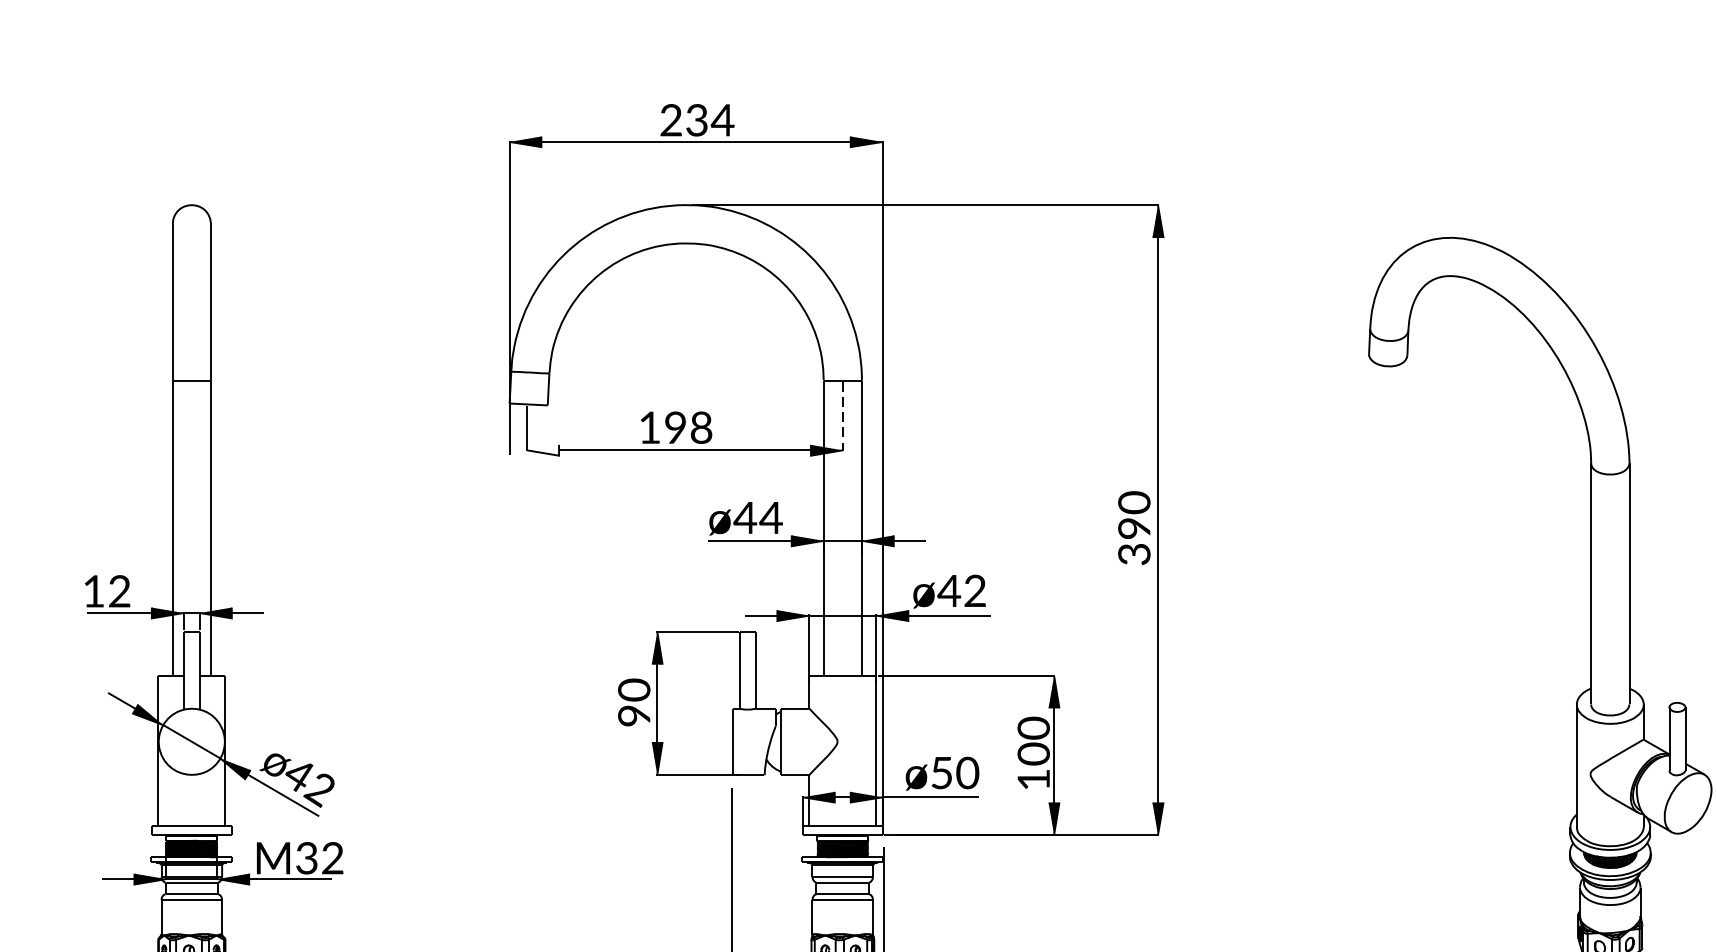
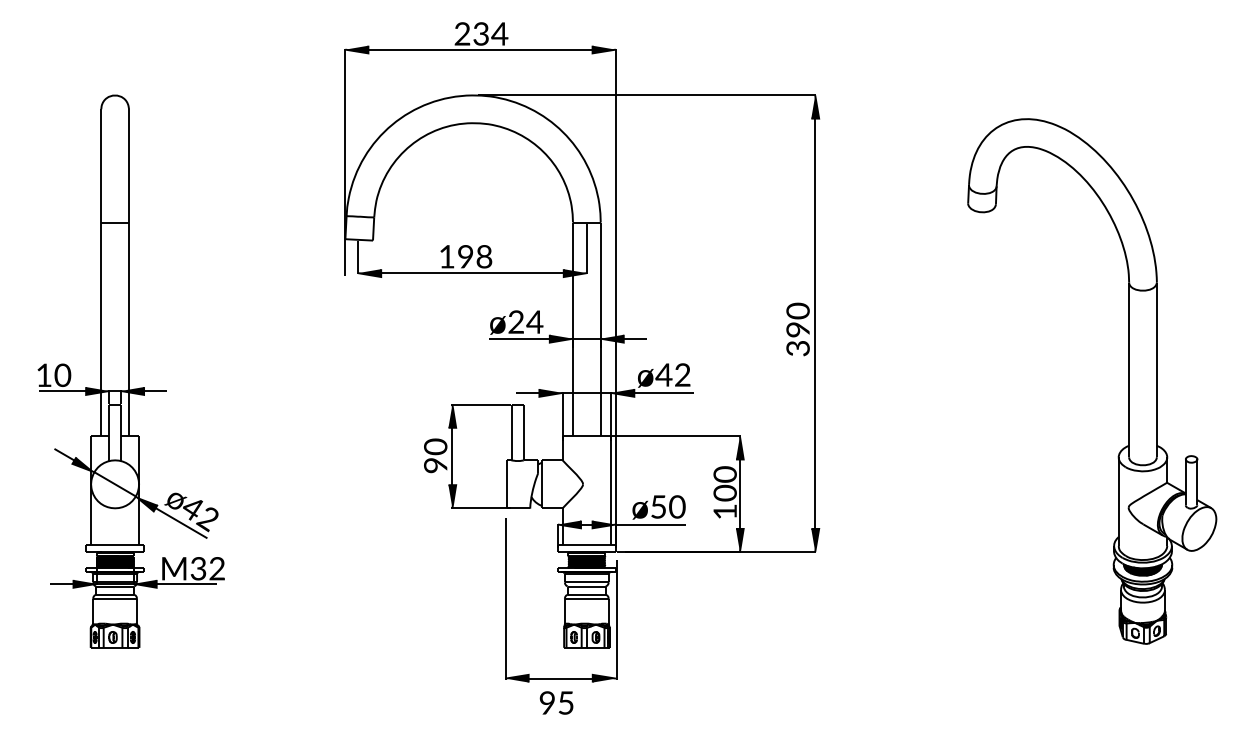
line: (842, 417) -> (586, 249), dashed -> solid
fill: (542, 450) -> (369, 273), added
text: (744, 517) -> (515, 321), ø44 -> ø24
text: (119, 591) -> (62, 375), 12 -> 10

